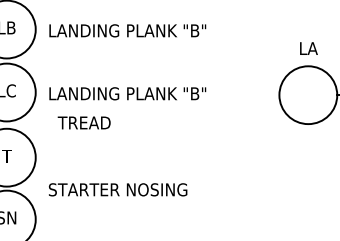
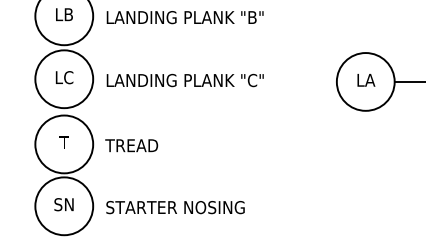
text: (309, 48) -> (366, 80), moved
text: (198, 93) -> (255, 80), LANDING PLANK "B" -> LANDING PLANK "C"
text: (84, 122) -> (131, 145), moved
text: (118, 189) -> (175, 207), moved

